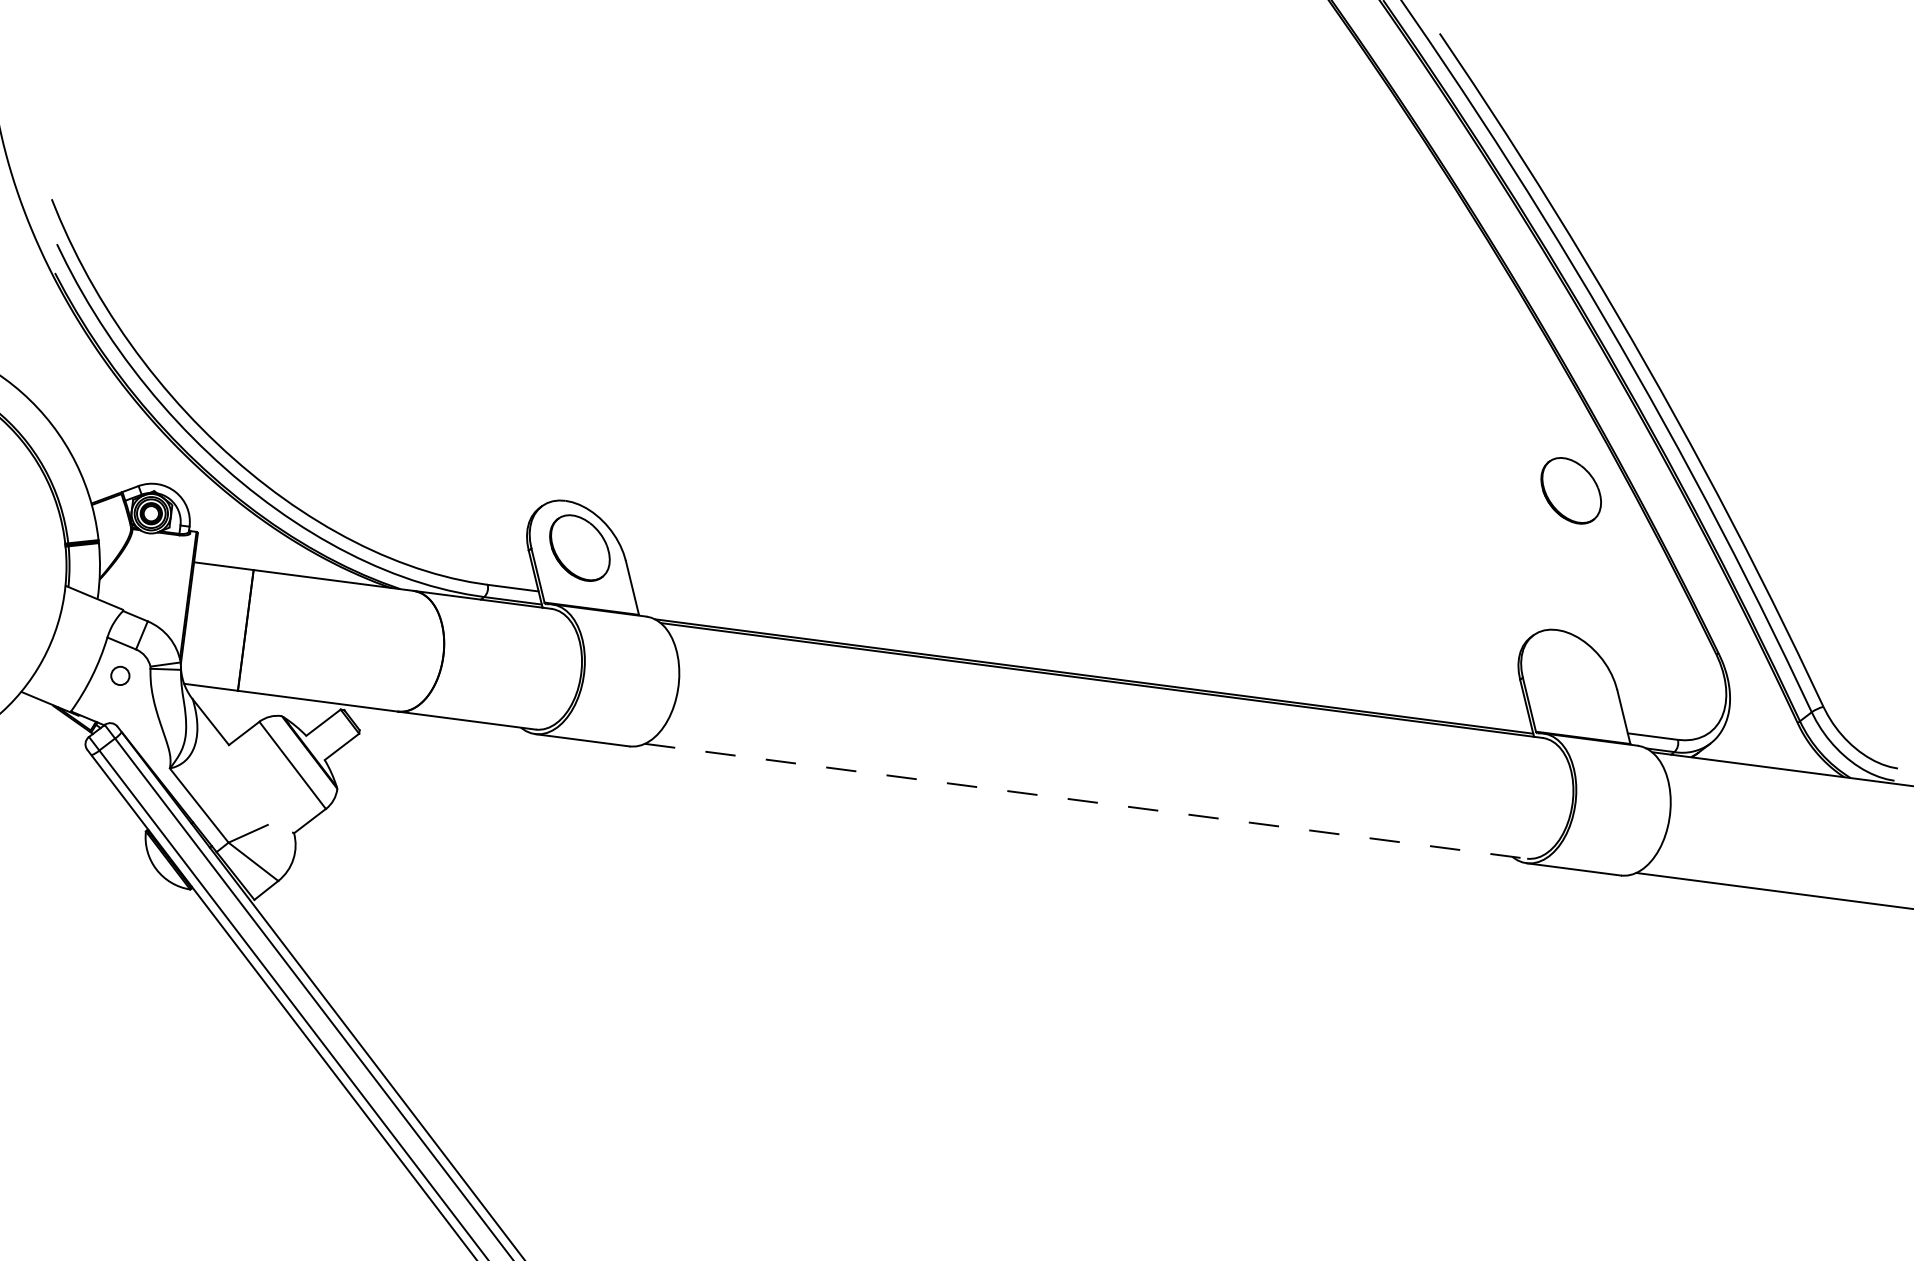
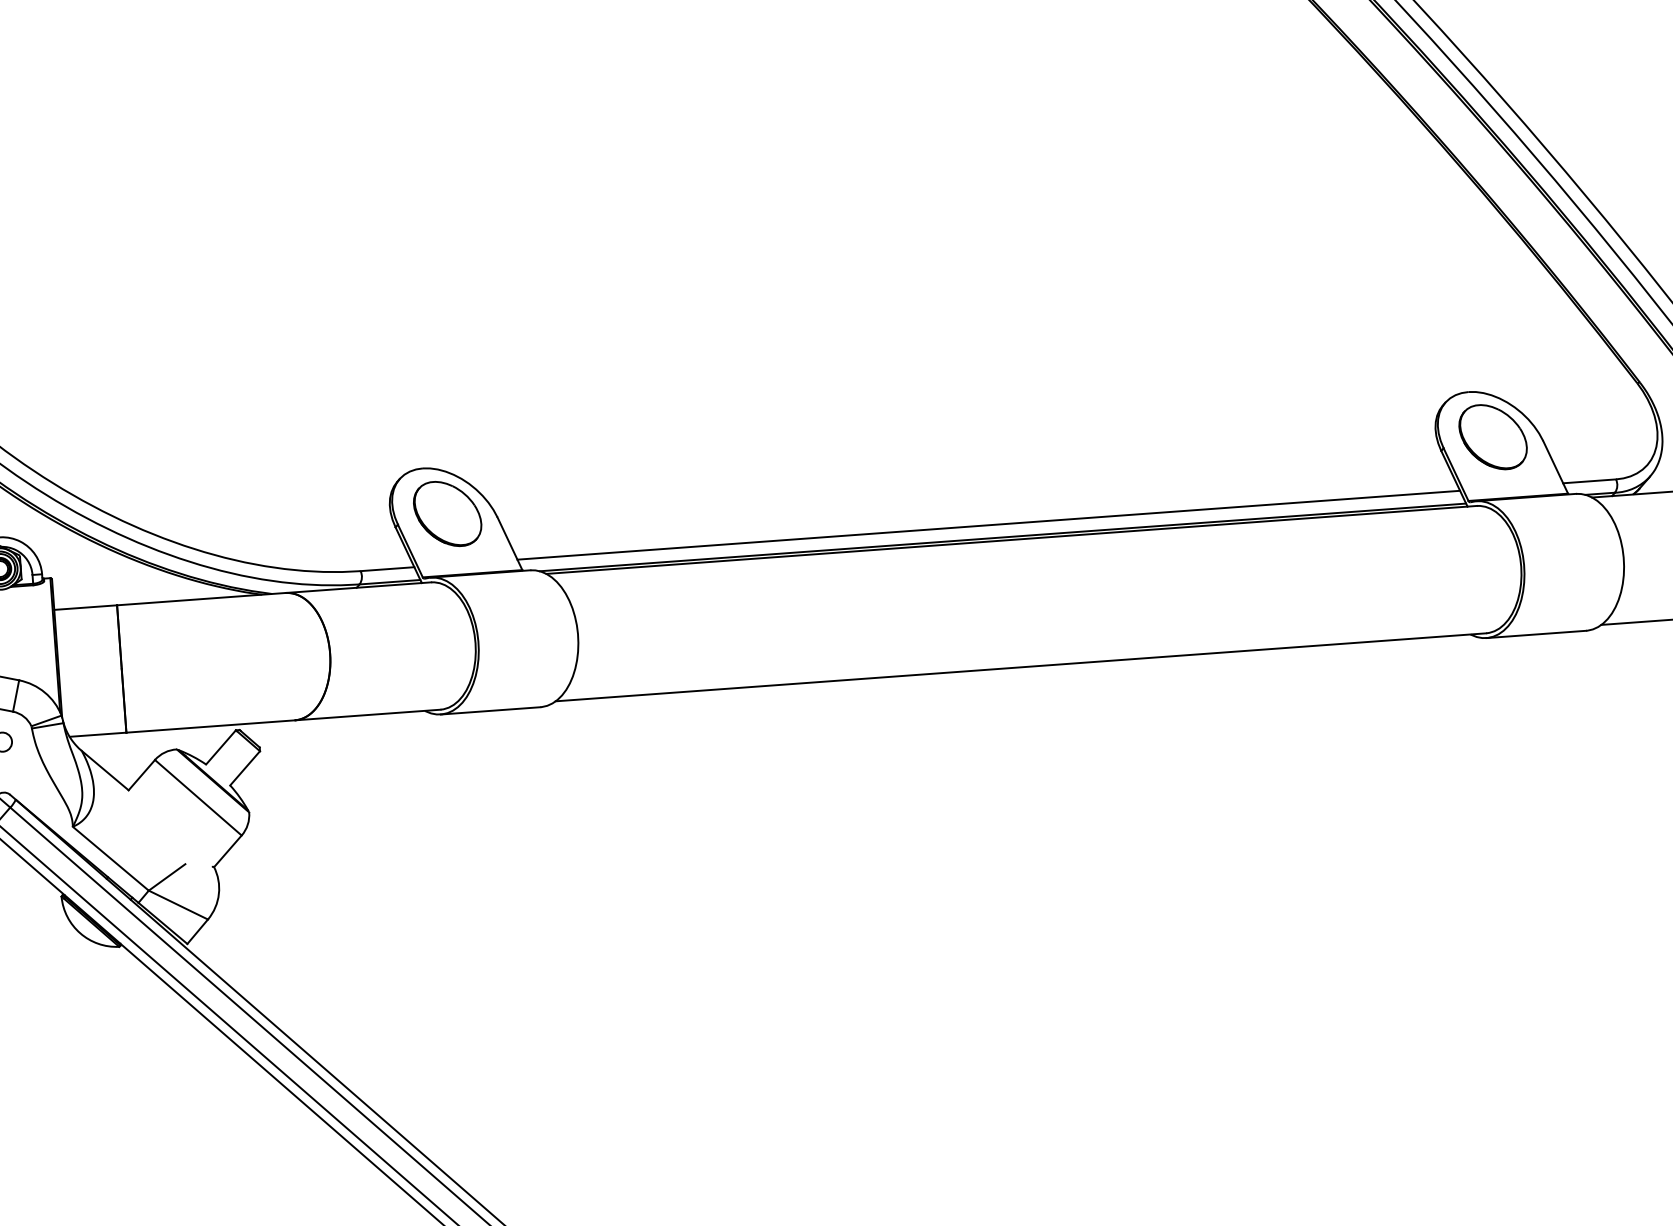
part: (1570, 490) -> (1492, 436), moved
line: (1083, 662) -> (989, 525), added
line: (1086, 801) -> (1021, 667), dashed -> solid

